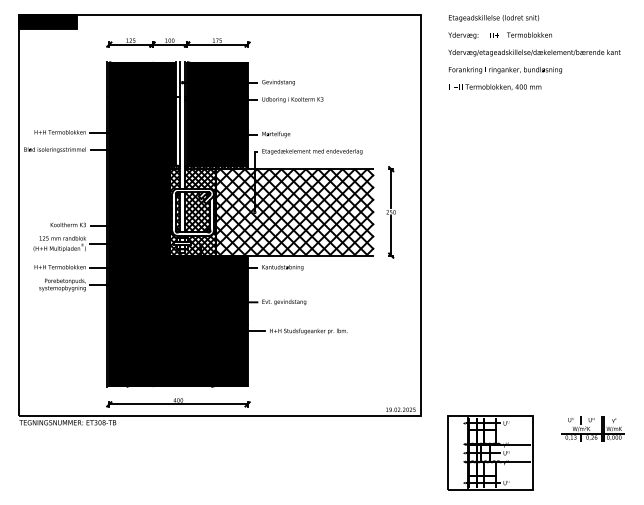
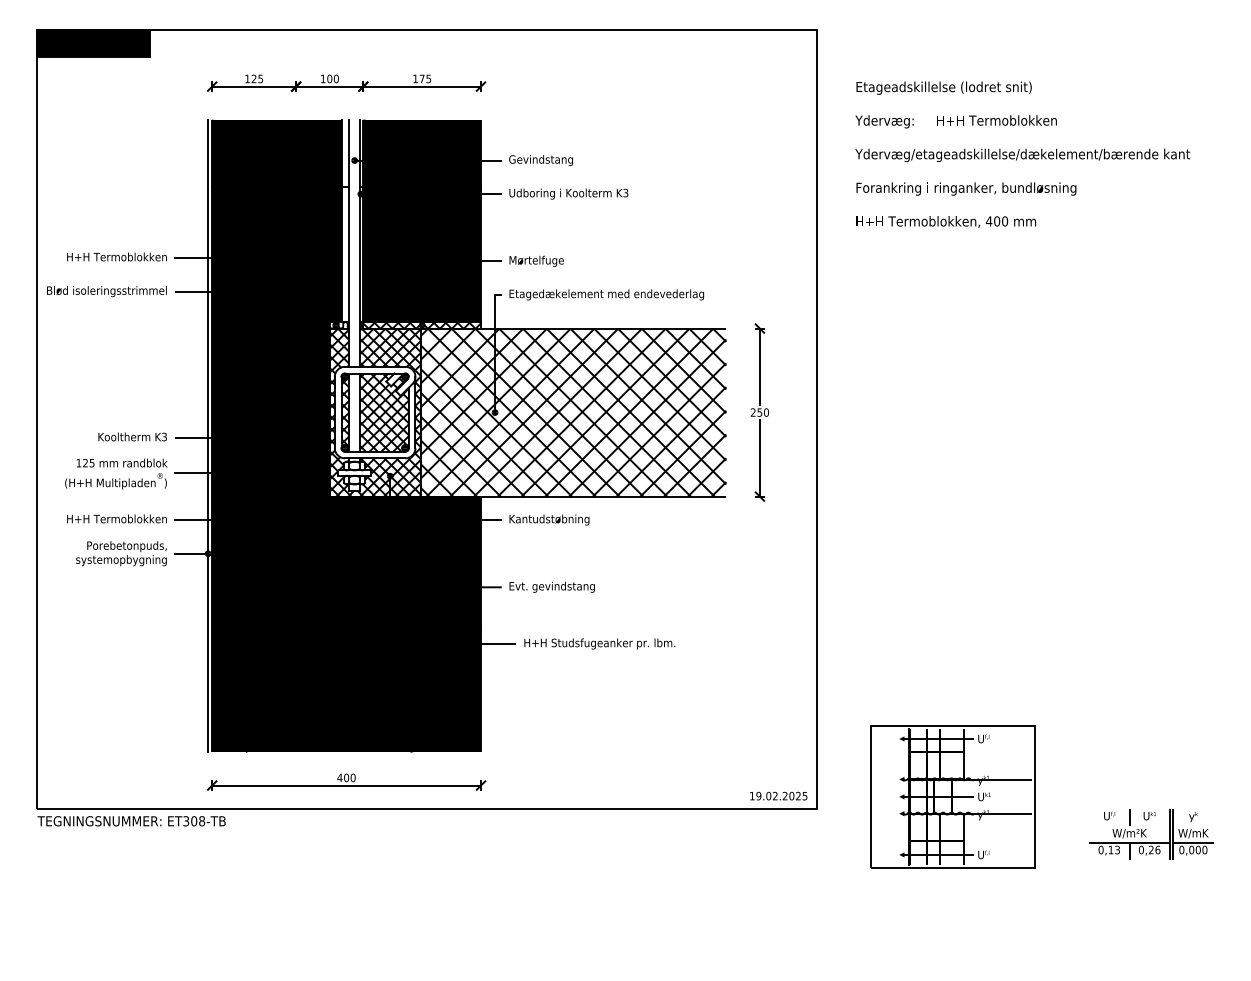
text: (534, 52) -> (1022, 154), moved
part: (490, 452) -> (952, 795), moved

